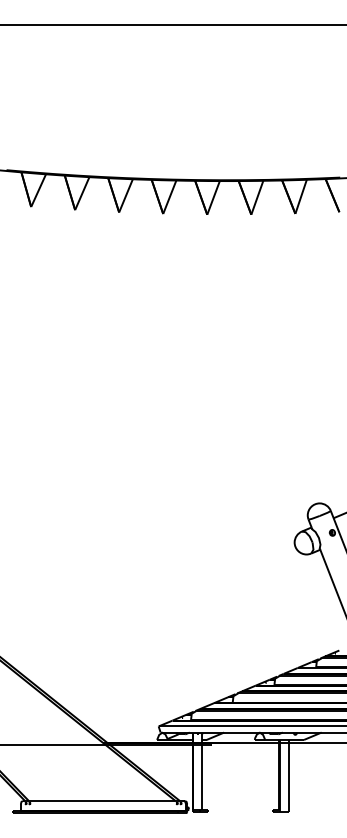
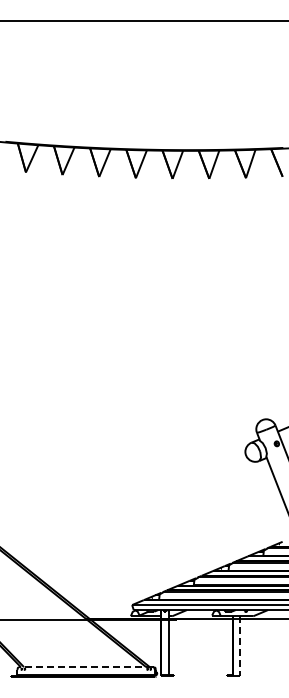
line: (288, 776) -> (240, 646), solid -> dashed
line: (102, 801) -> (85, 667), solid -> dashed

